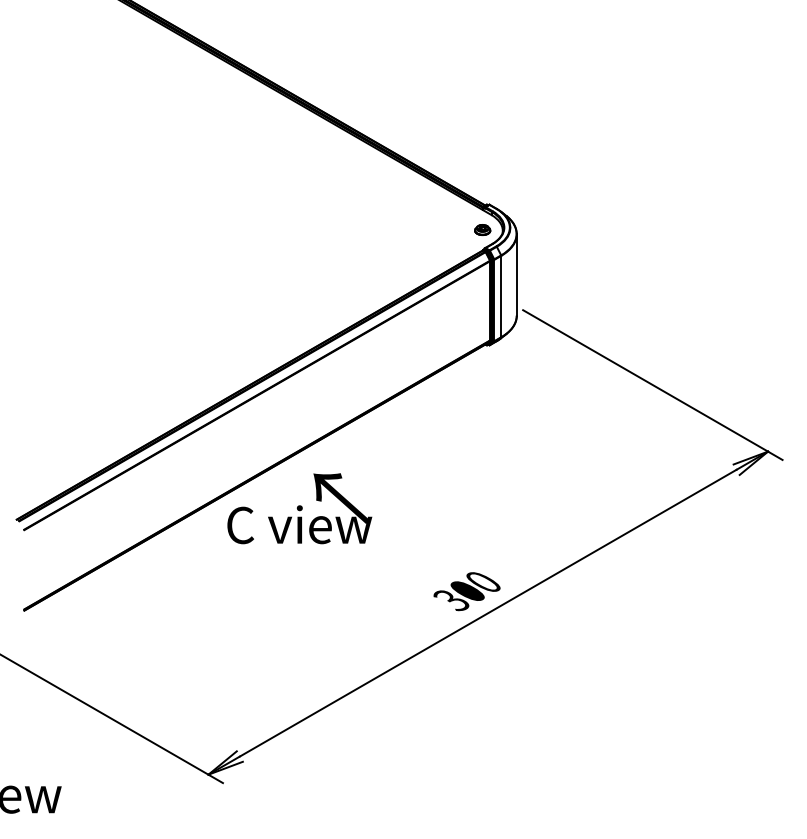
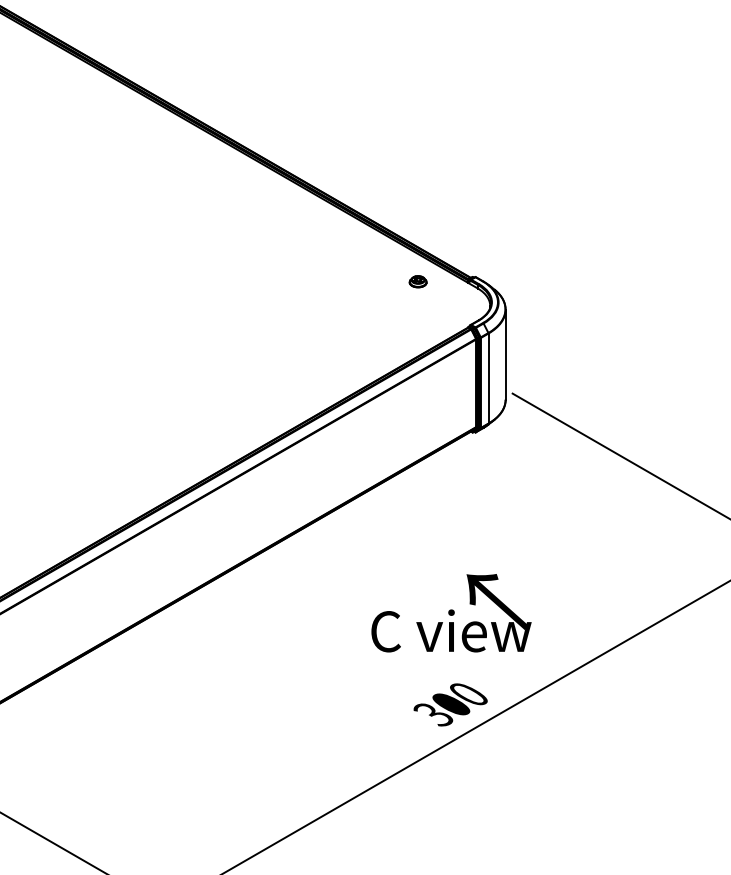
part: (482, 229) -> (417, 281), moved
text: (299, 508) -> (451, 612), moved

